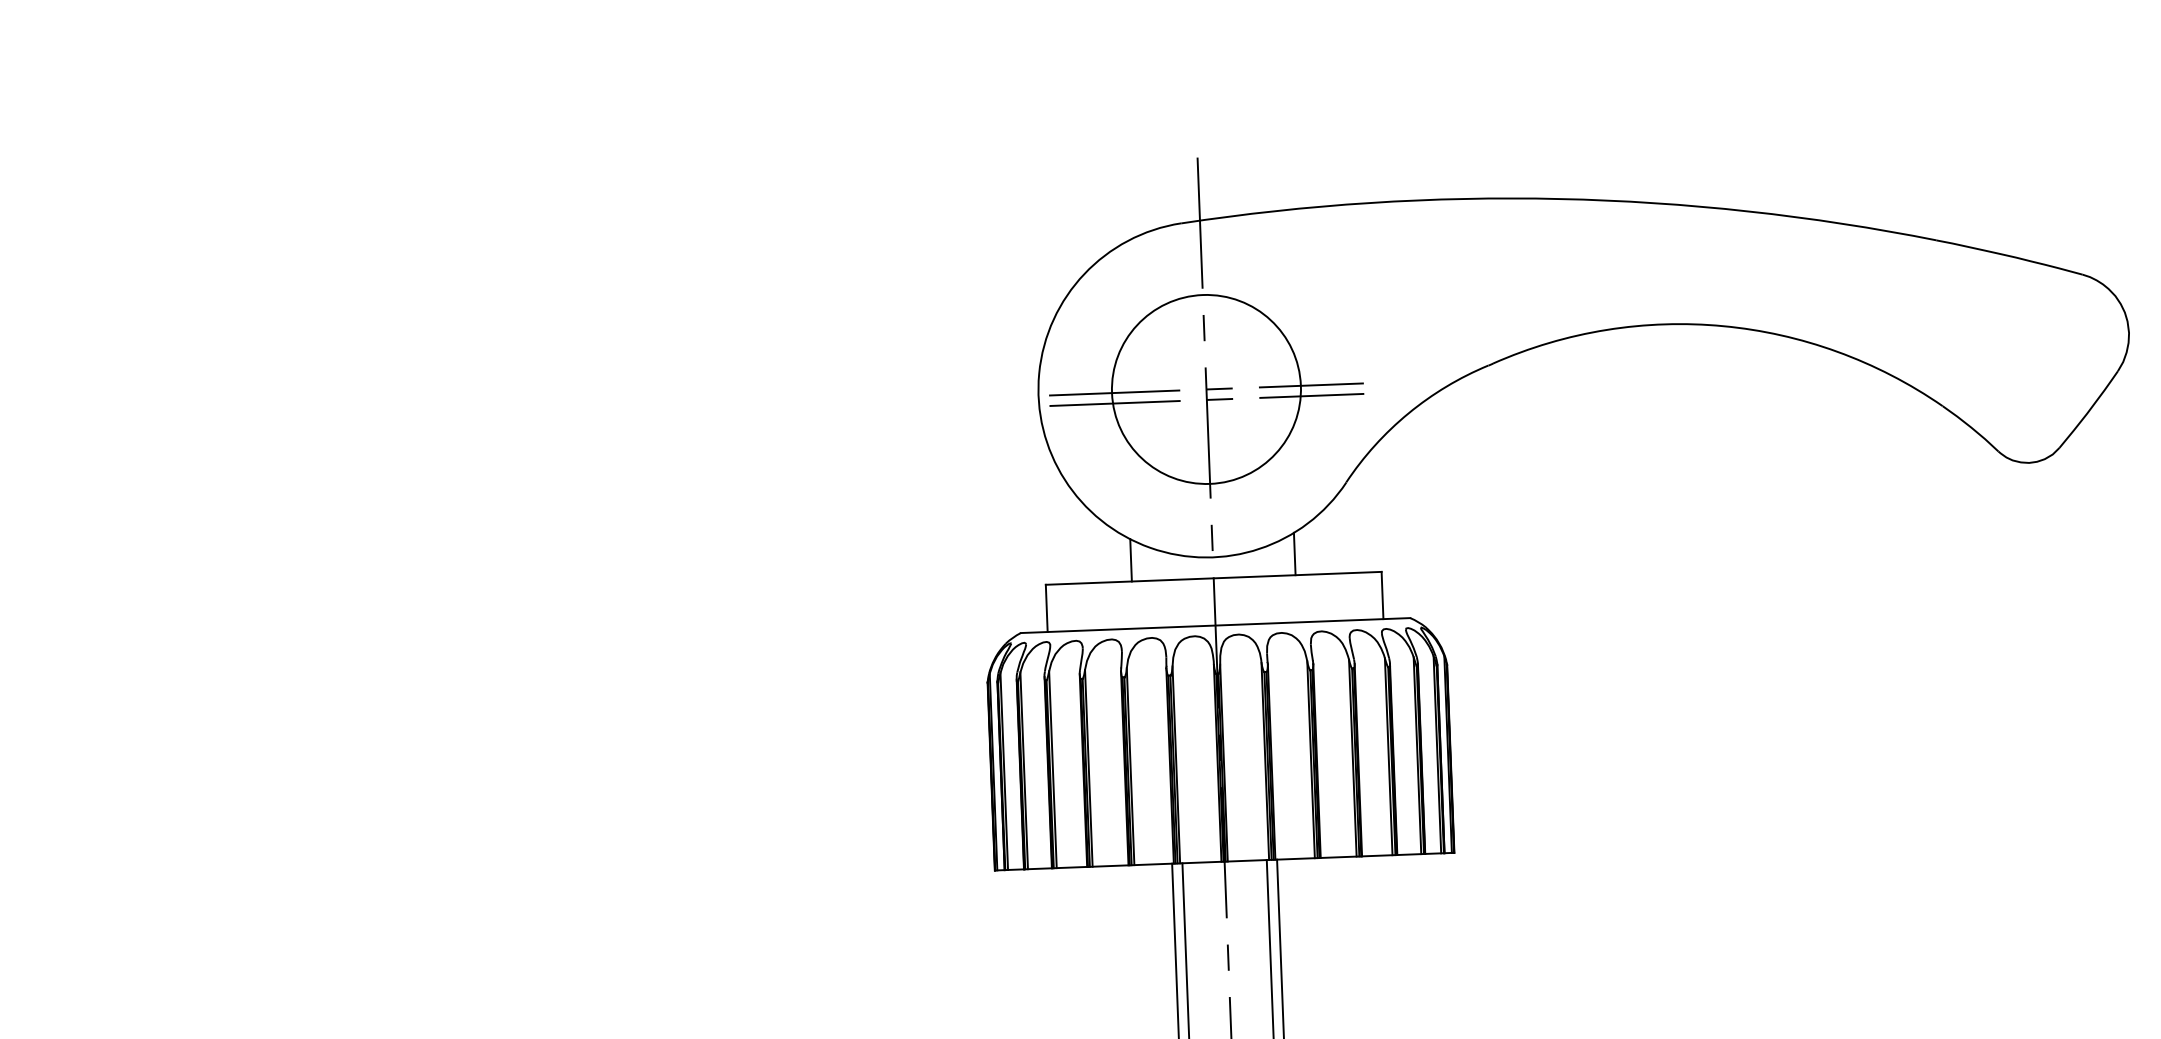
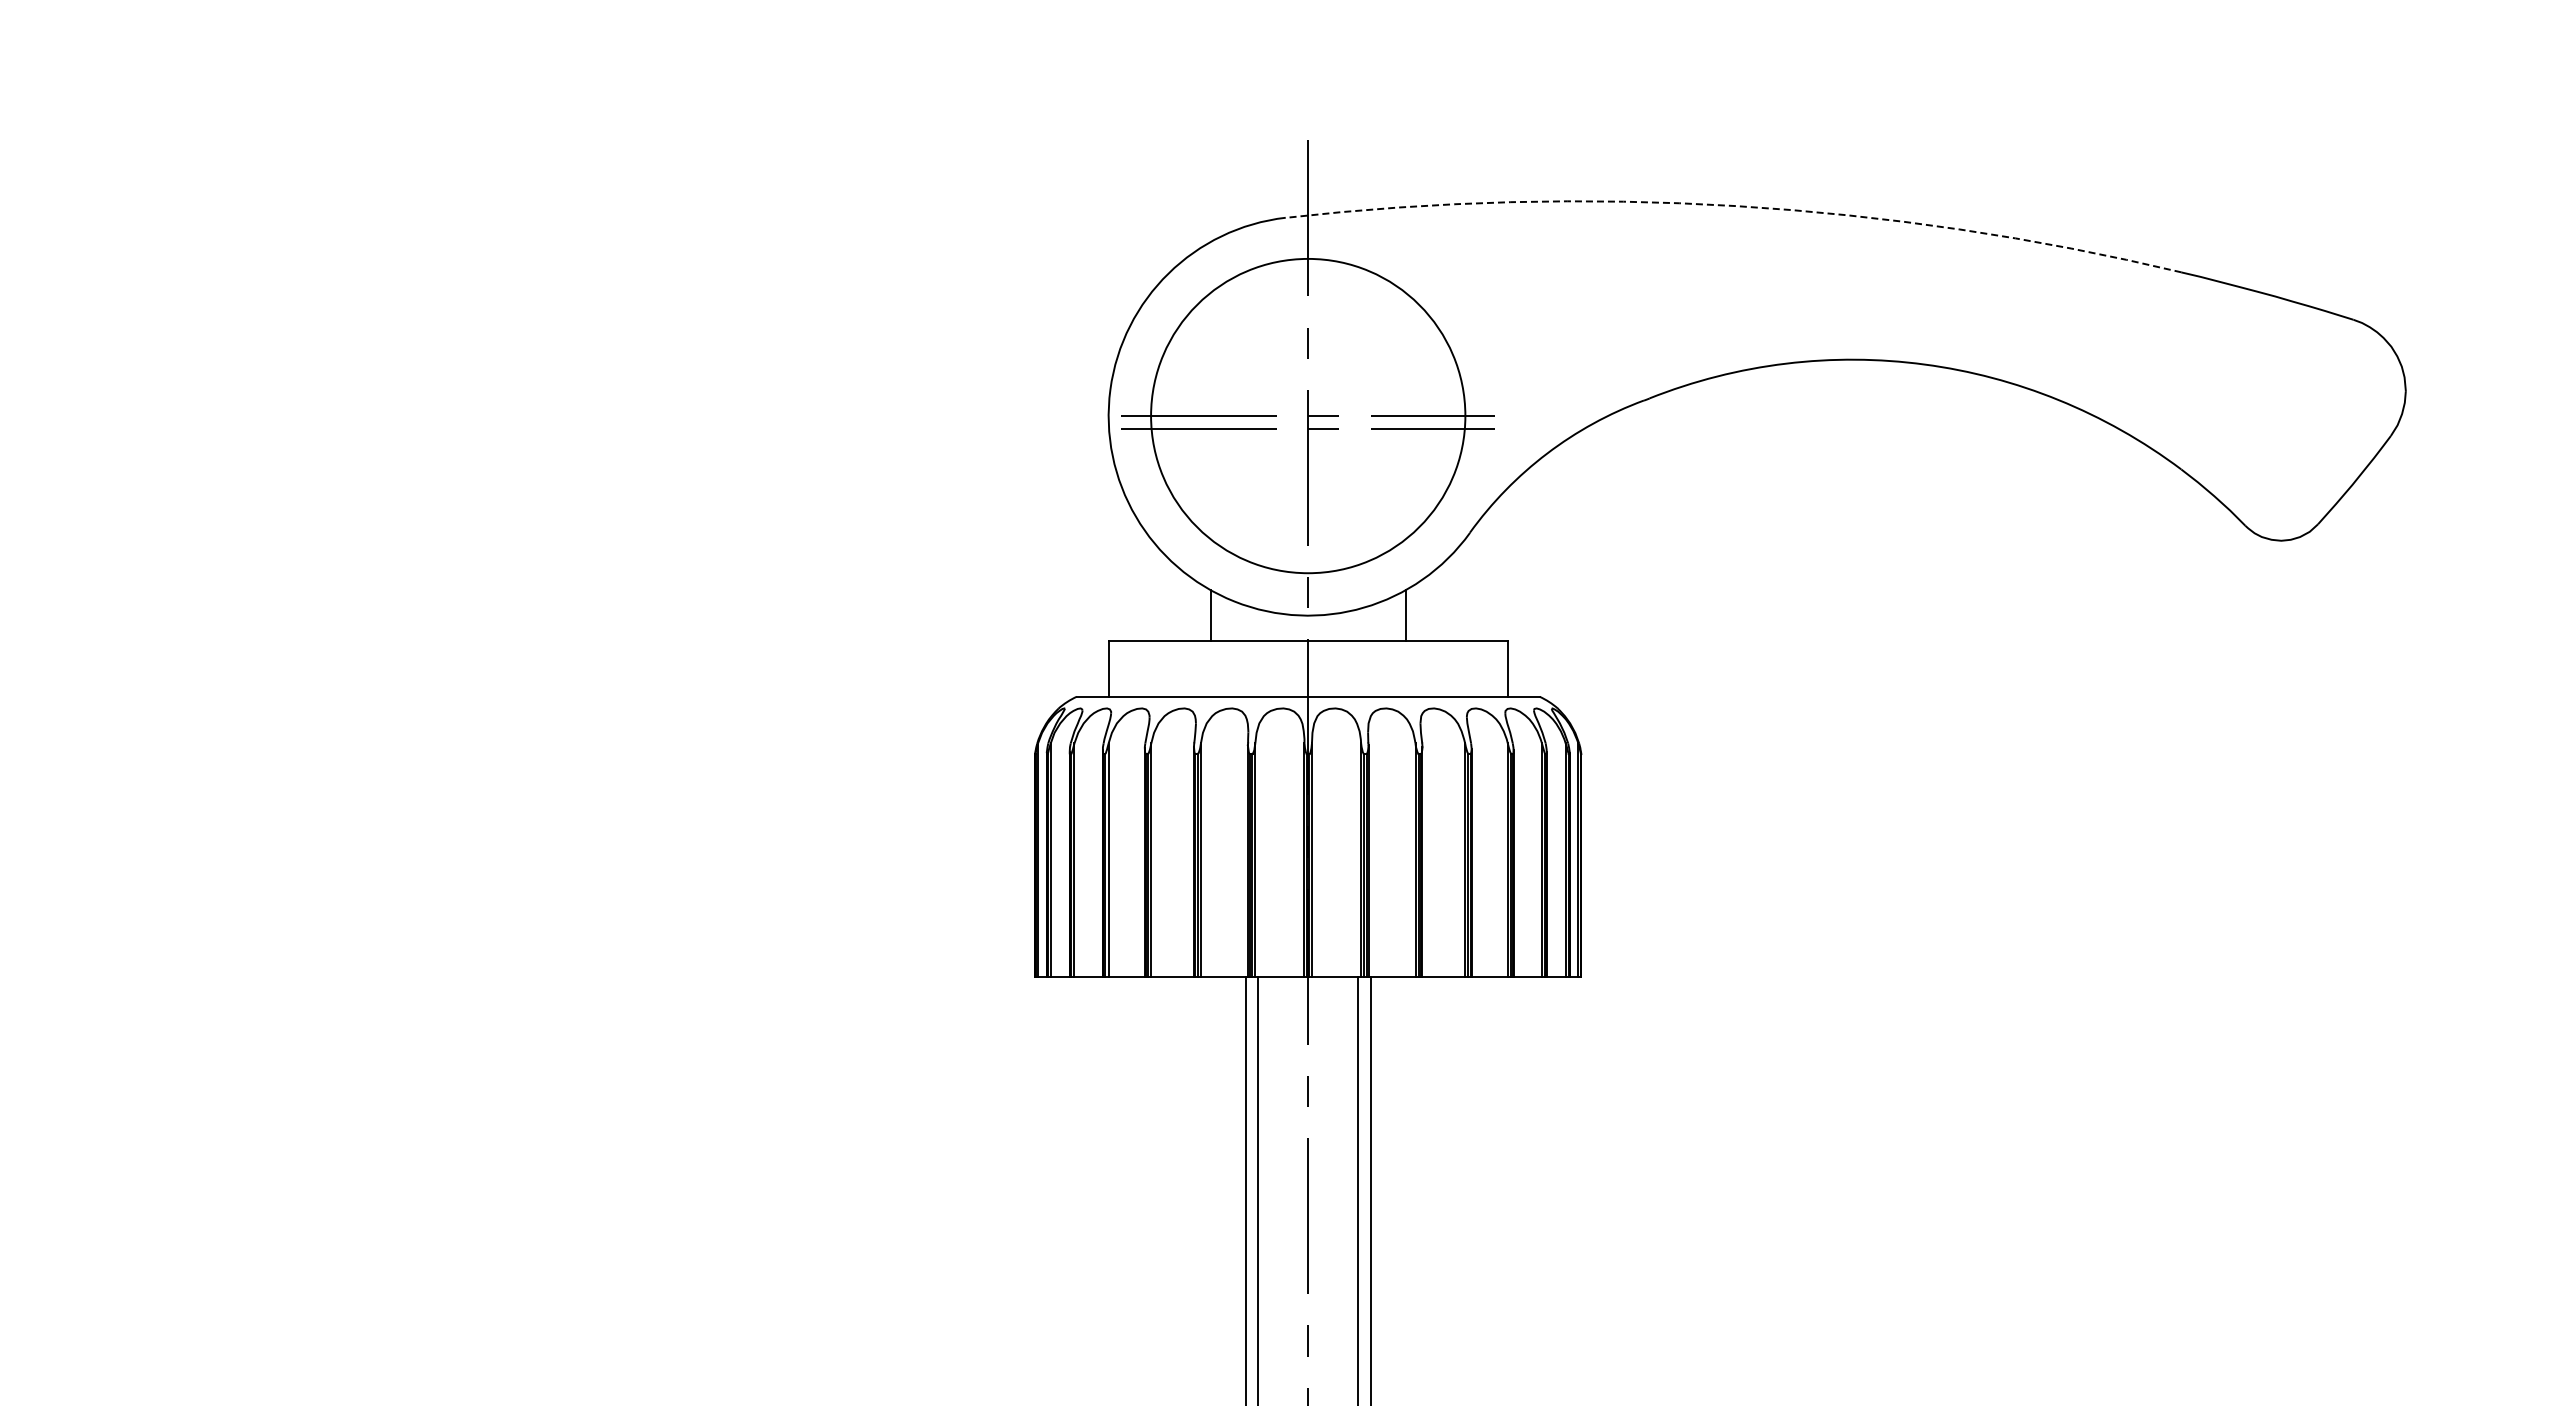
arc: (1559, 199) -> (1735, 206), solid -> dashed
circle: (1205, 389) -> (1307, 415), size x1.4

